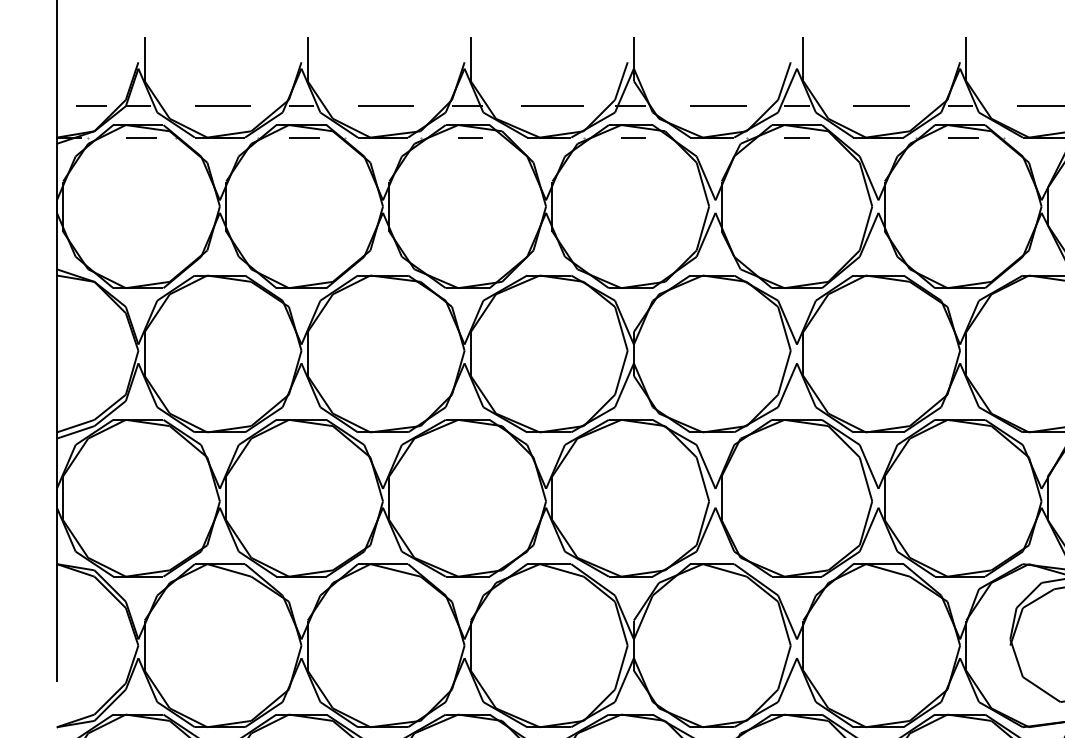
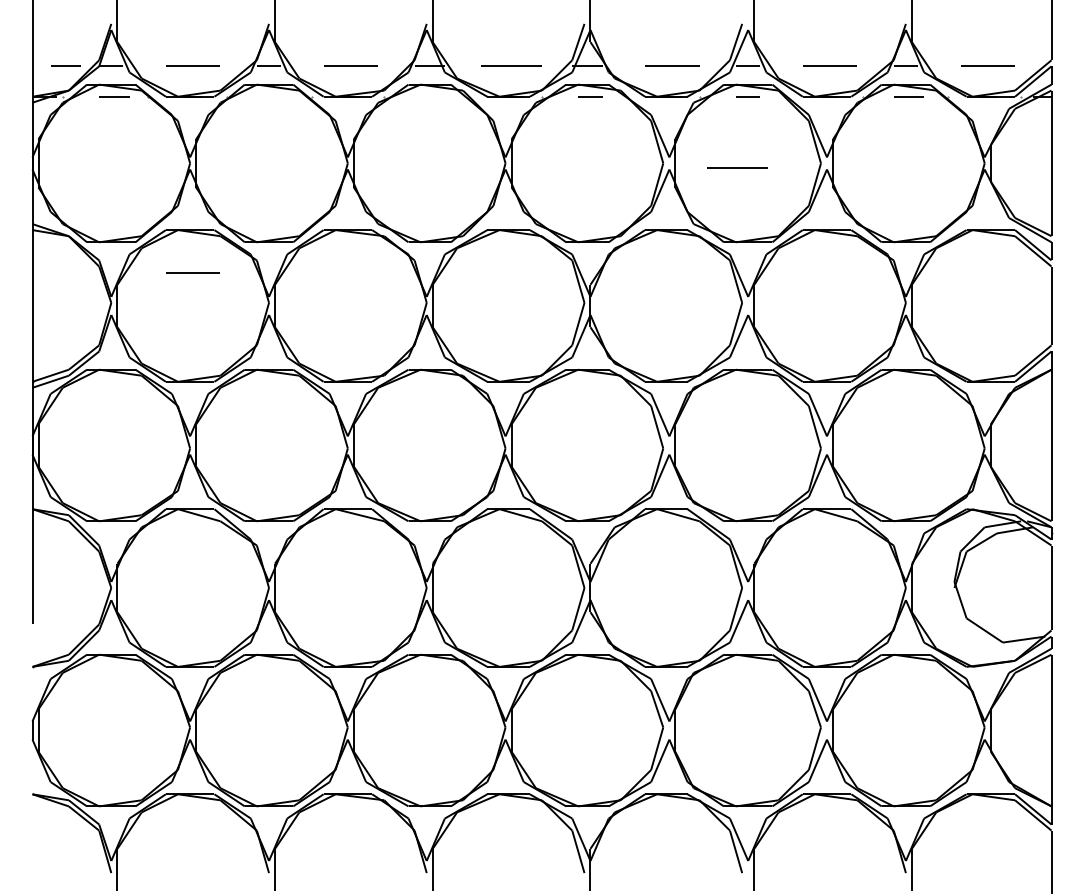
line: (304, 137) -> (271, 96), removed
line: (470, 137) -> (432, 96), removed
line: (785, 210) -> (737, 167), added
line: (222, 319) -> (192, 272), added

